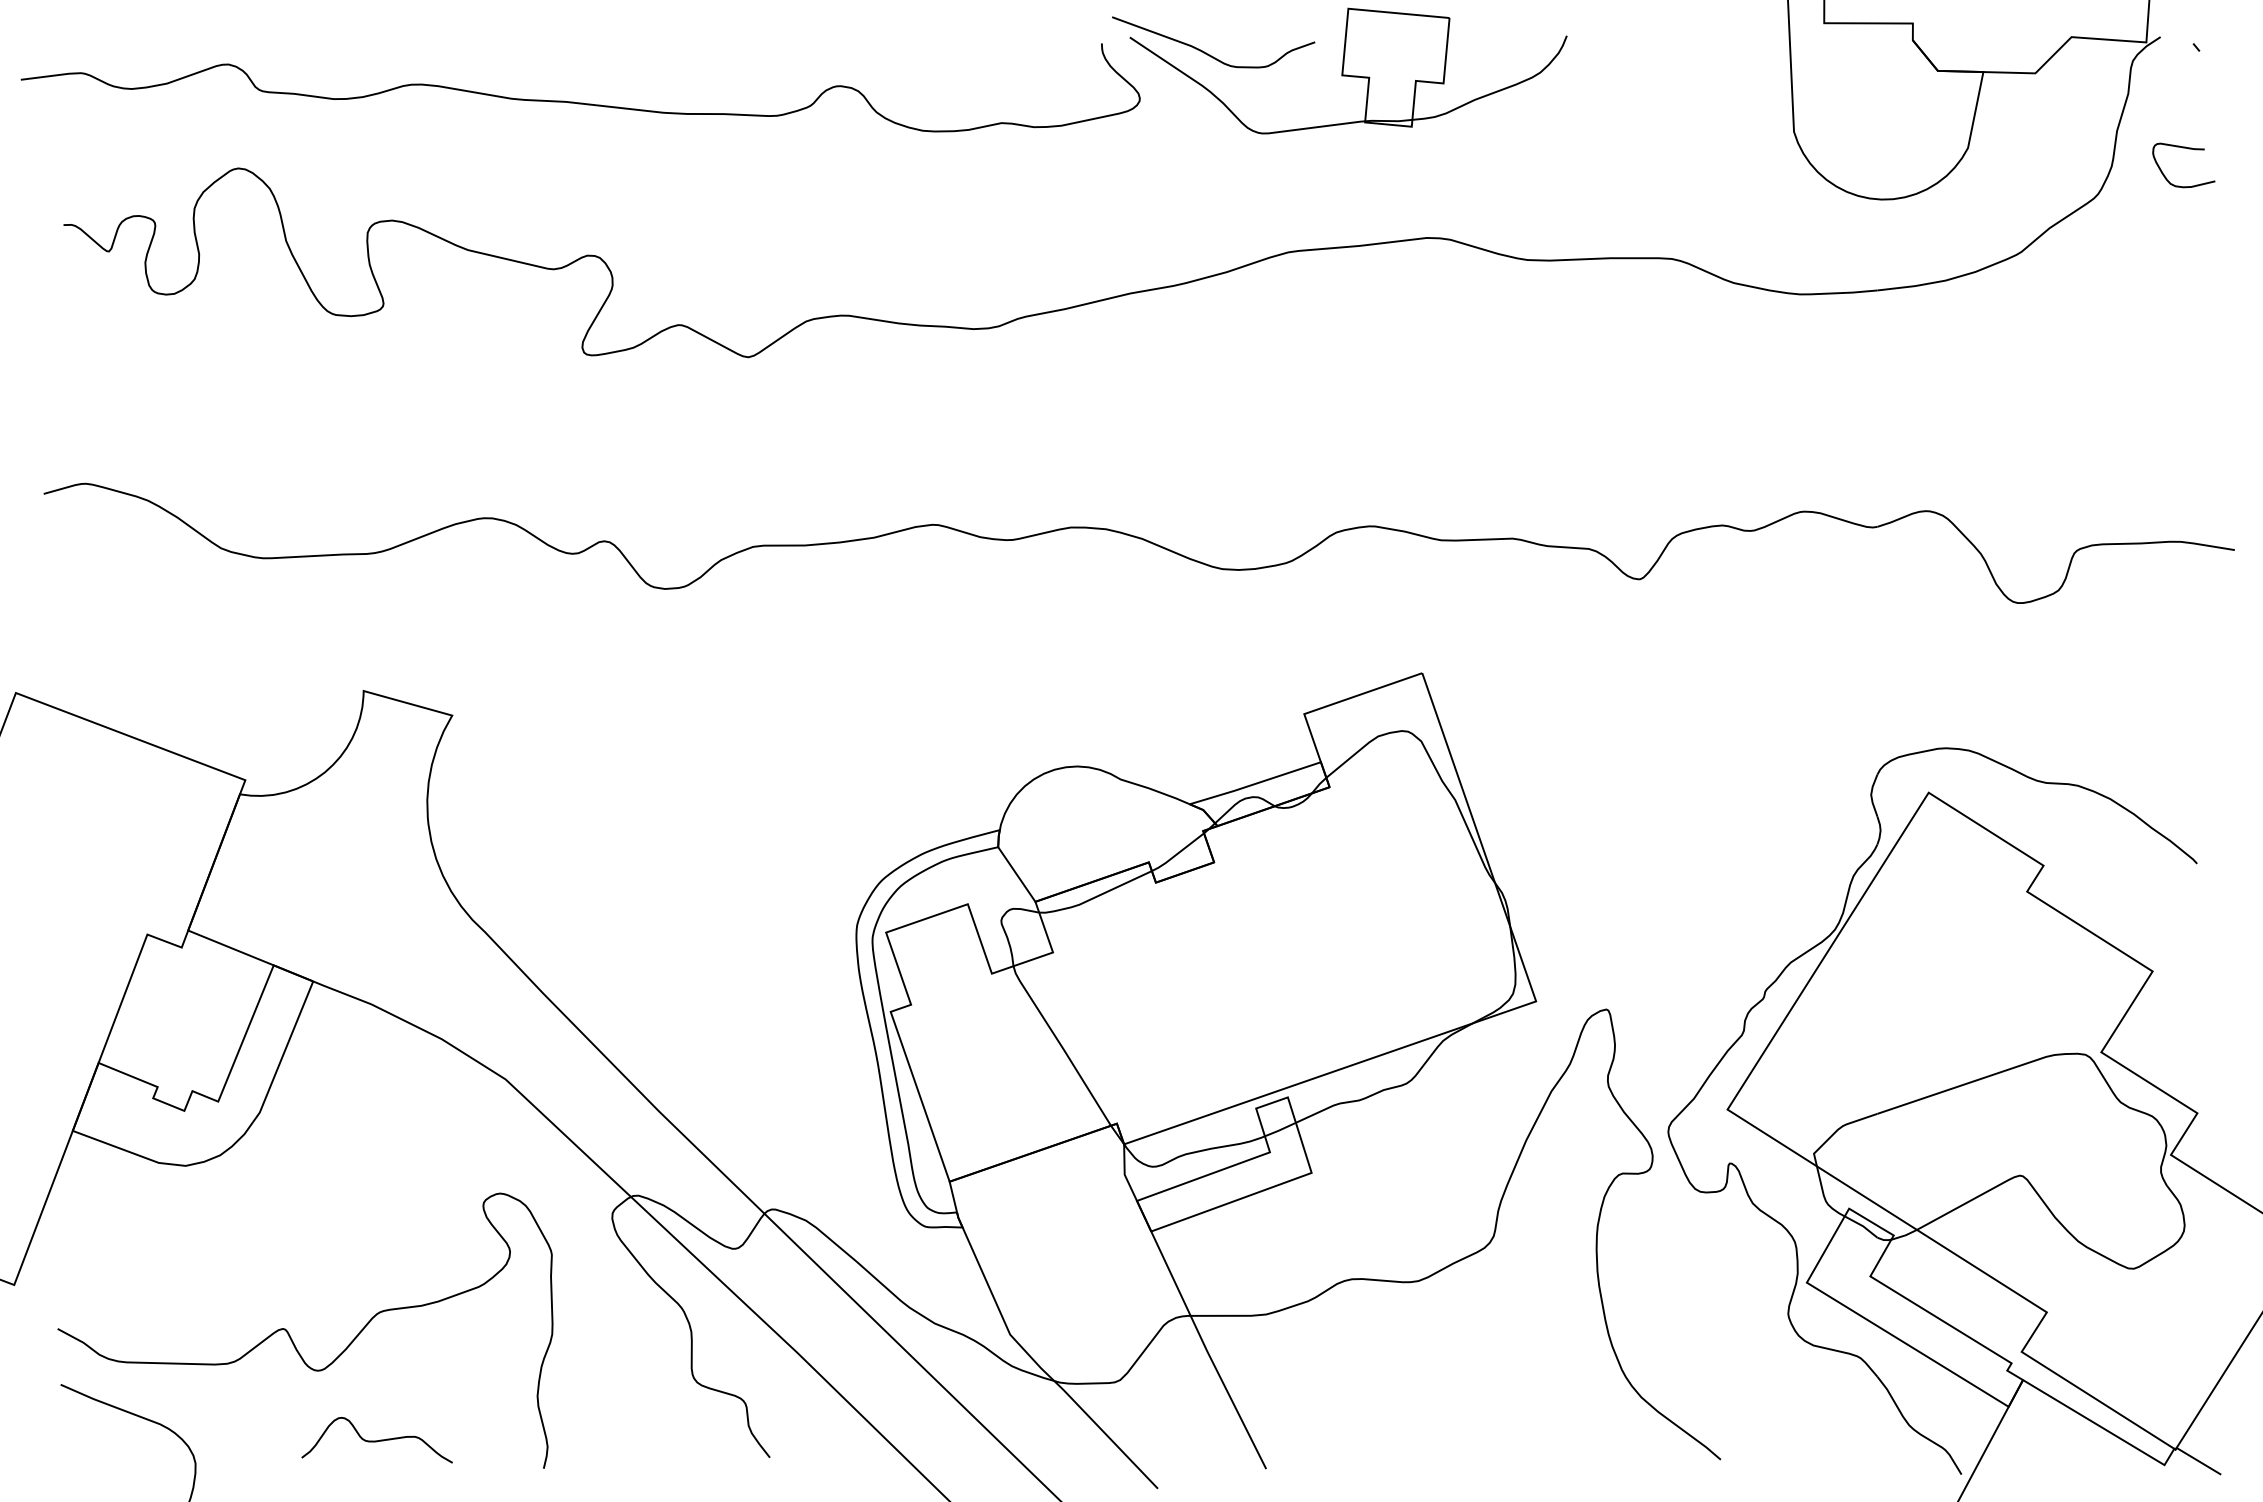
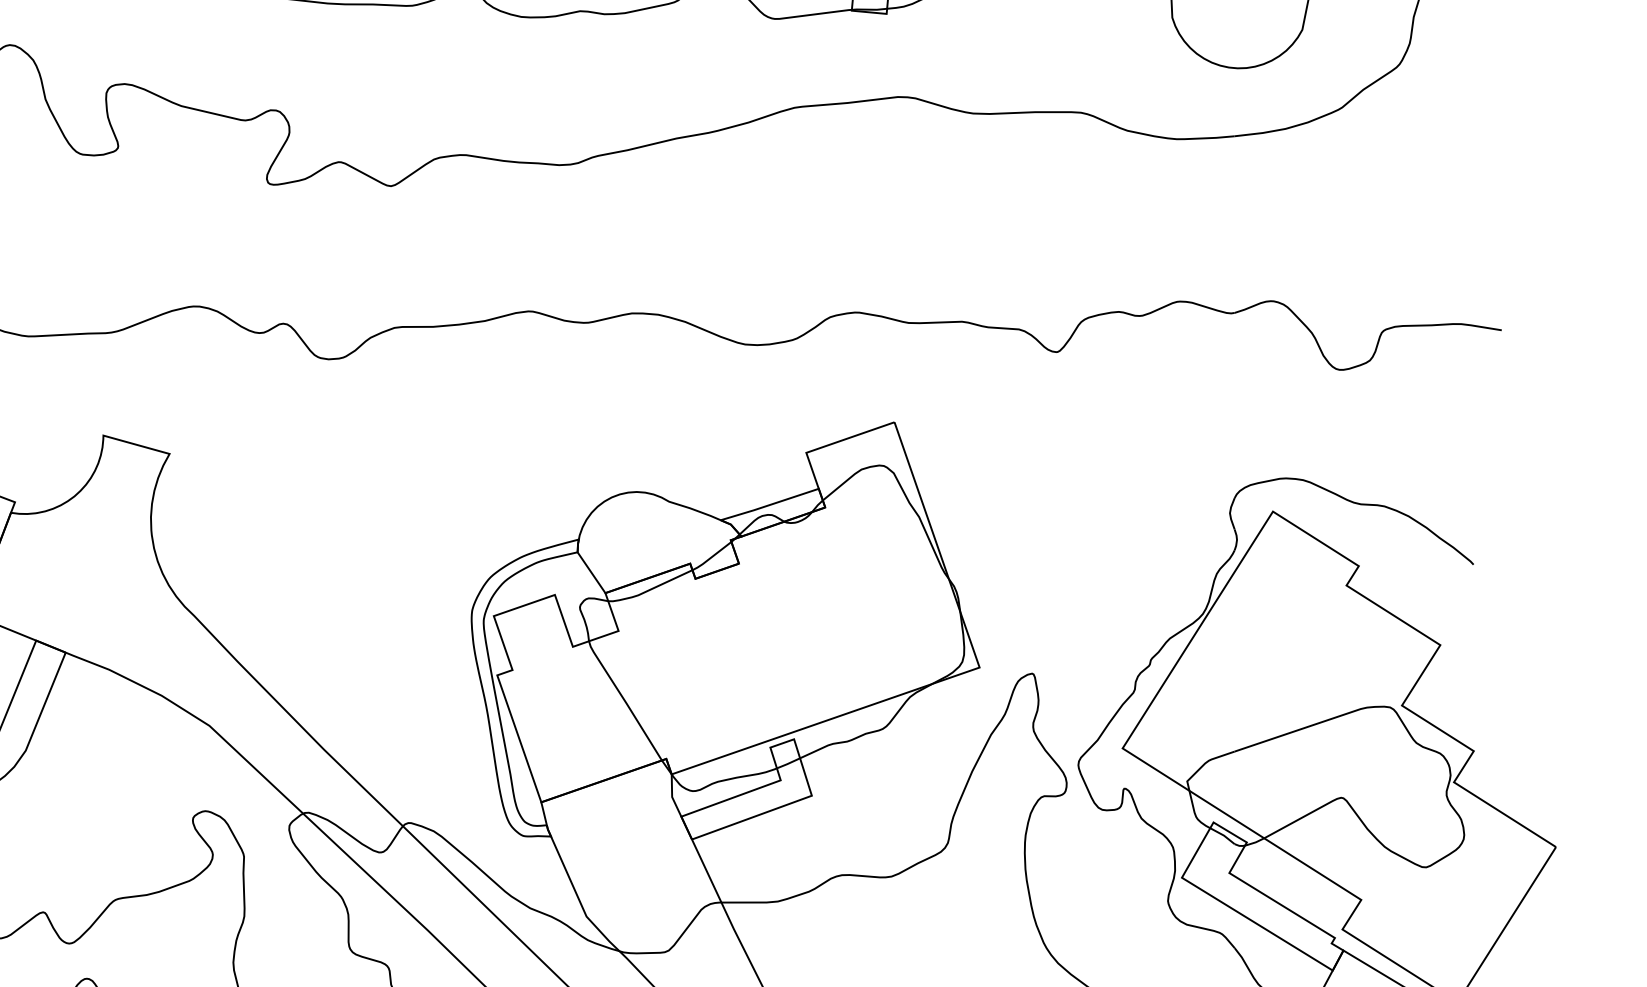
curve: (2188, 149) -> (1467, 30), removed

